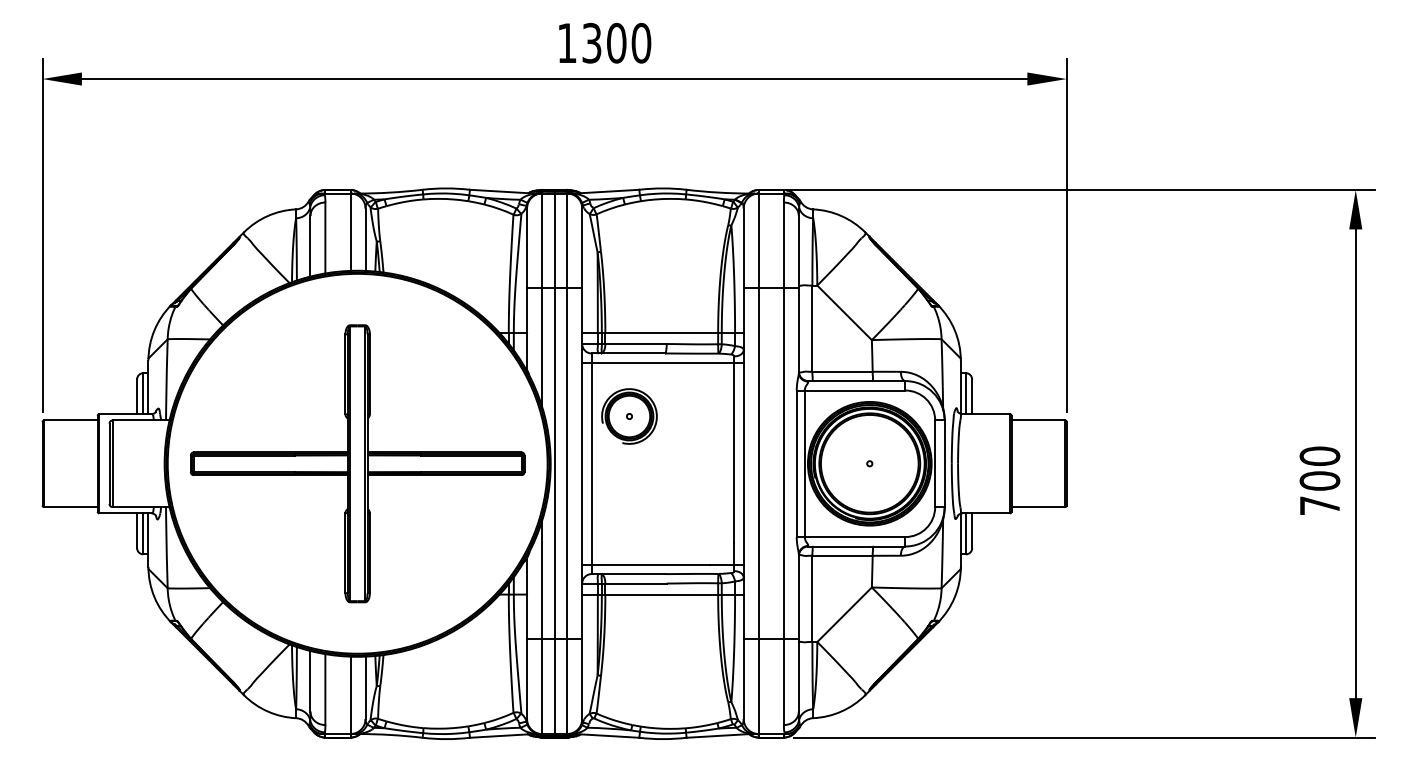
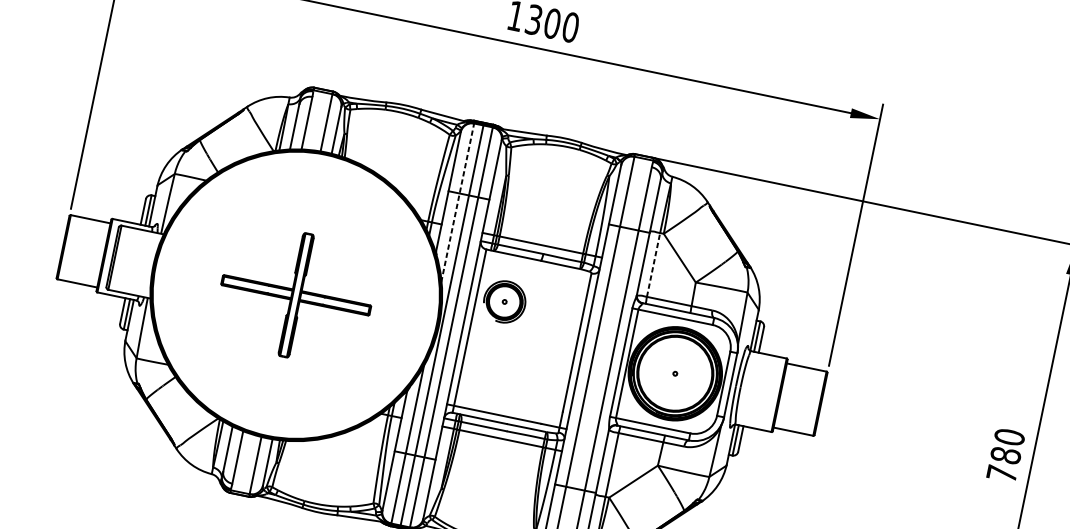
line: (542, 300) -> (458, 202), solid -> dashed
line: (812, 328) -> (653, 264), solid -> dashed
line: (662, 362) -> (537, 267), removed
part: (357, 463) -> (296, 295), size x0.6
text: (1320, 480) -> (1006, 455), 700 -> 780

